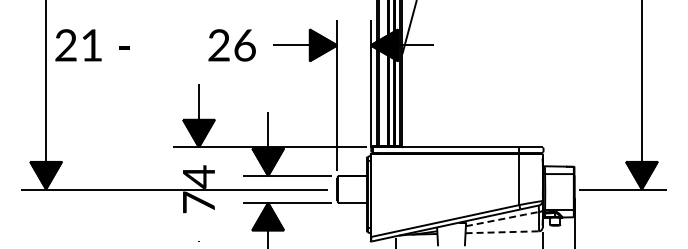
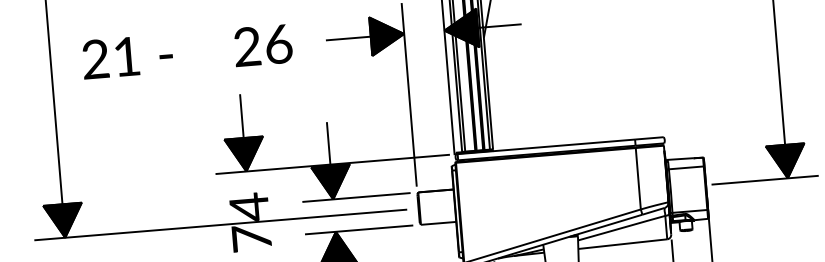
text: (92, 45) -> (127, 56), moved
text: (231, 45) -> (262, 45), moved
line: (502, 219) -> (621, 228), dashed -> solid
line: (502, 232) -> (623, 244), dashed -> solid

